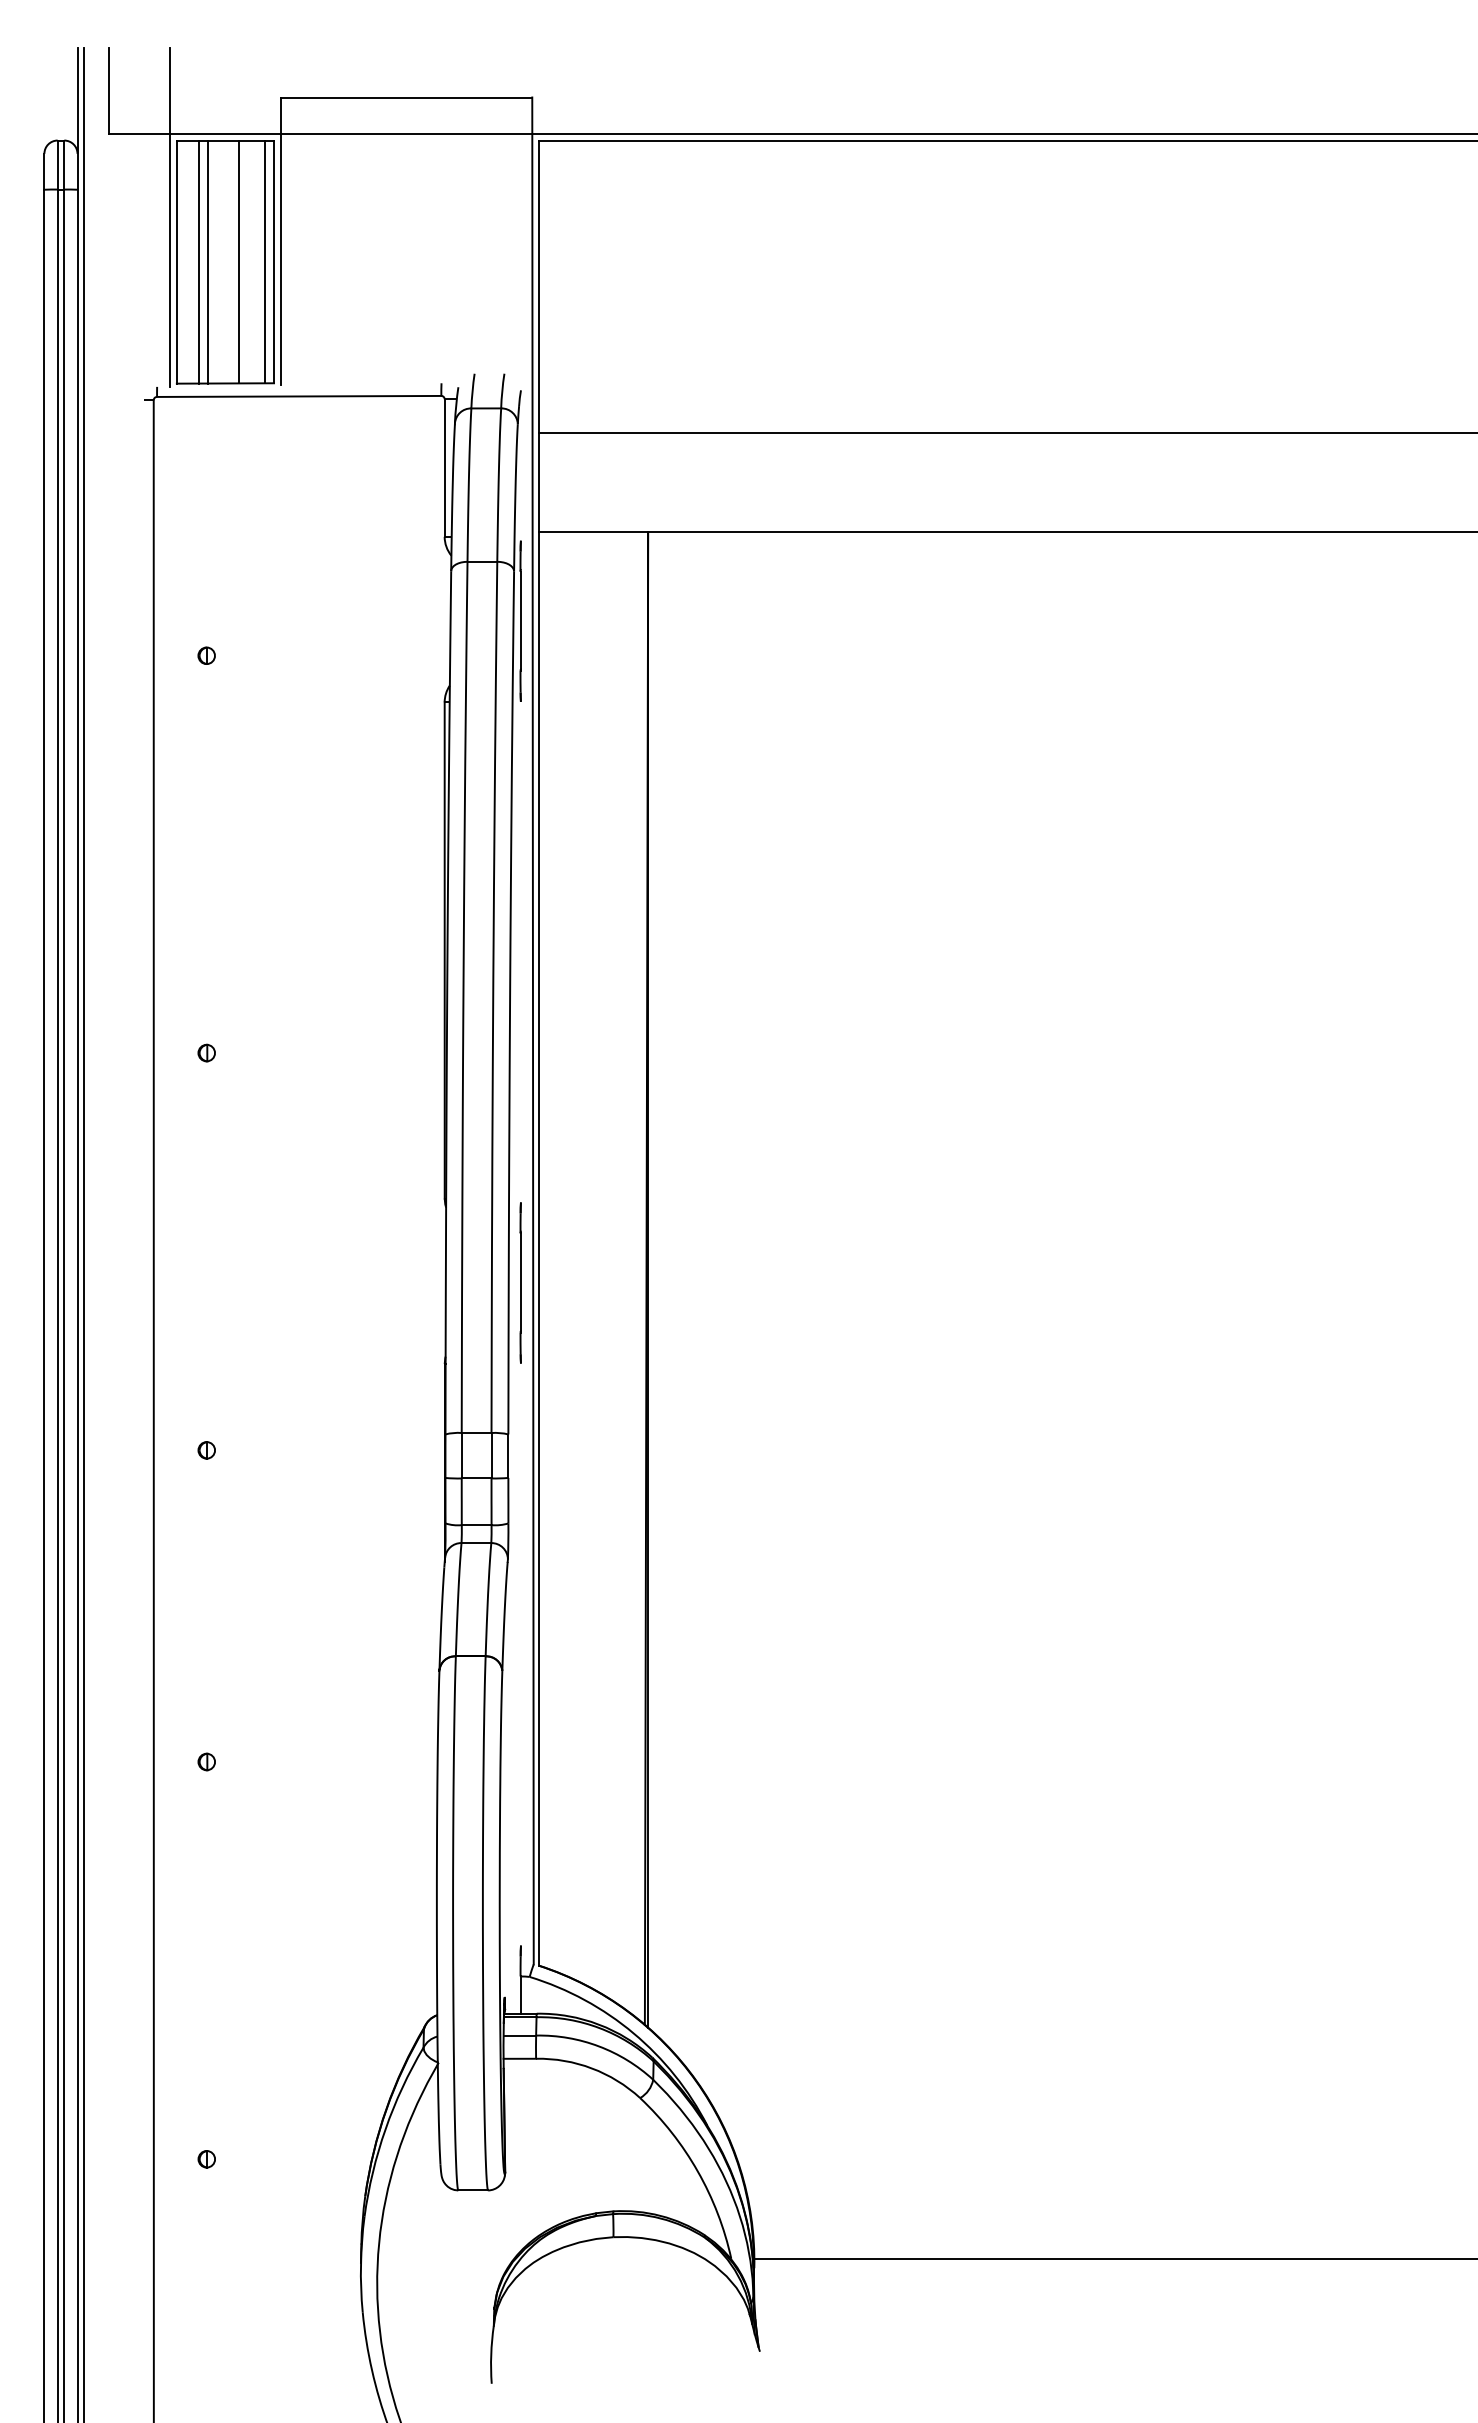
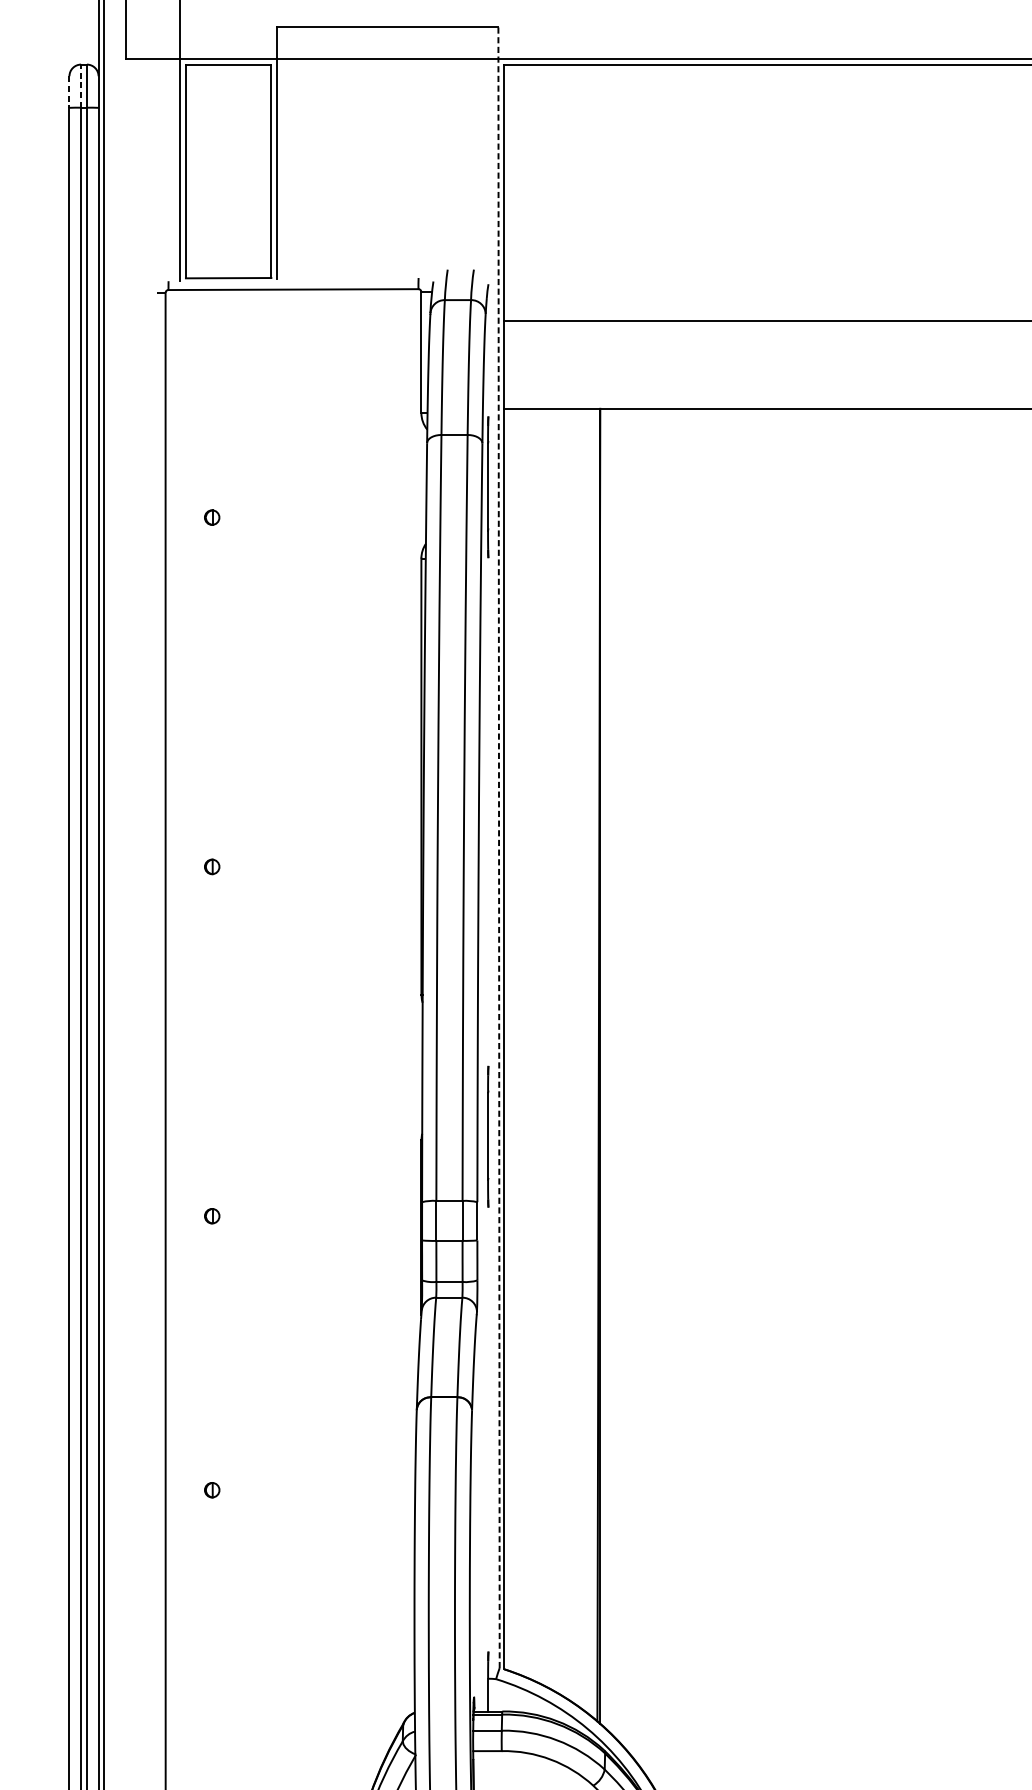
line: (57, 164) -> (80, 85), solid -> dashed
line: (44, 171) -> (69, 91), solid -> dashed
line: (198, 261) -> (204, 170), removed
line: (207, 261) -> (212, 170), removed
line: (238, 261) -> (240, 170), removed
line: (265, 261) -> (263, 170), removed
line: (533, 1030) -> (499, 847), solid -> dashed
line: (520, 1282) -> (488, 1136), moved

